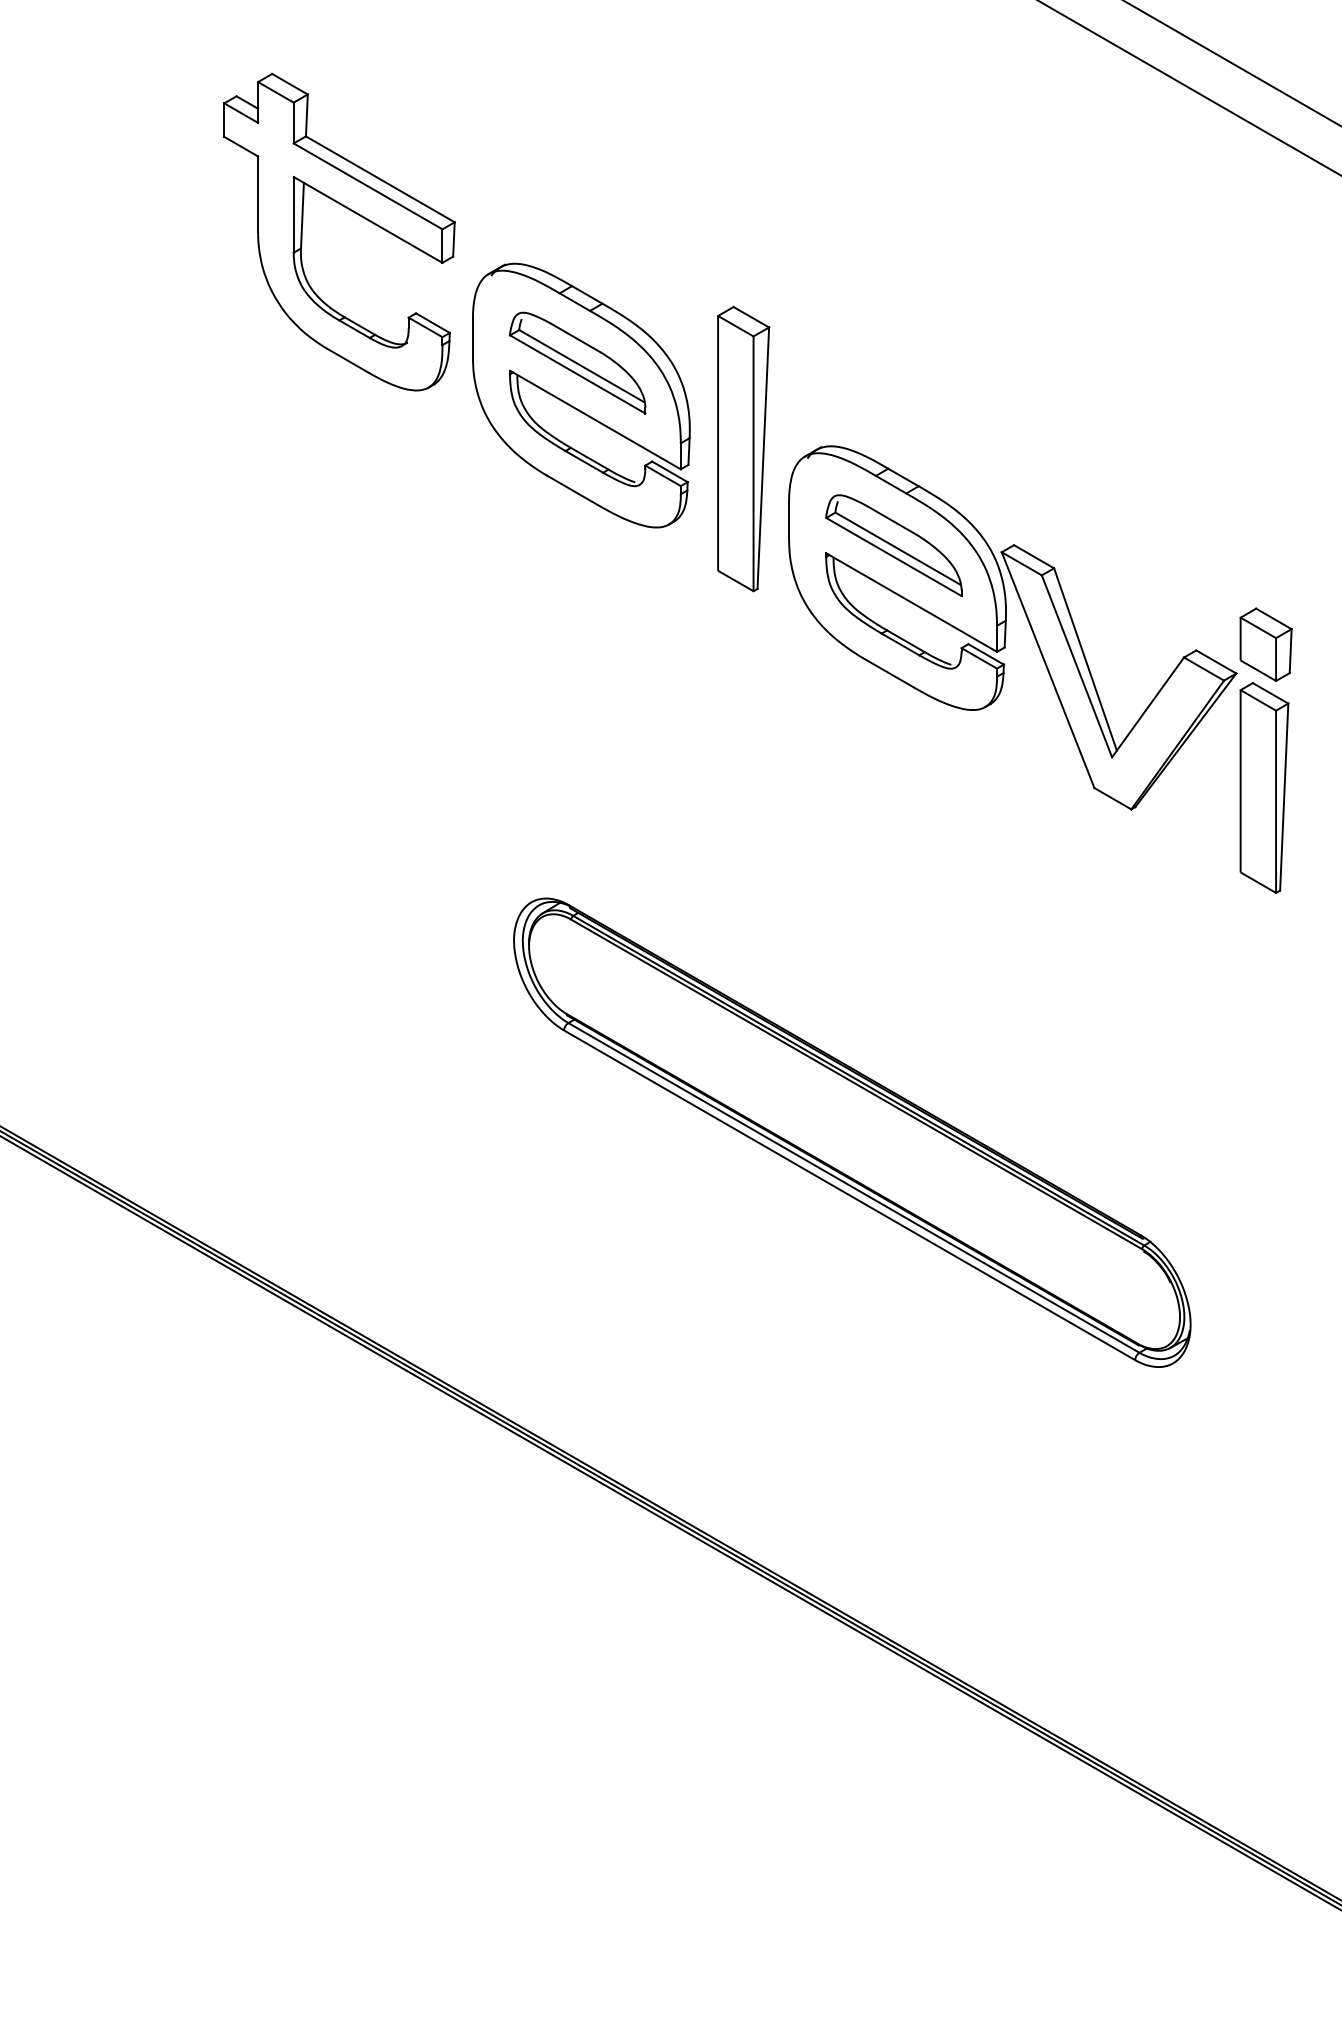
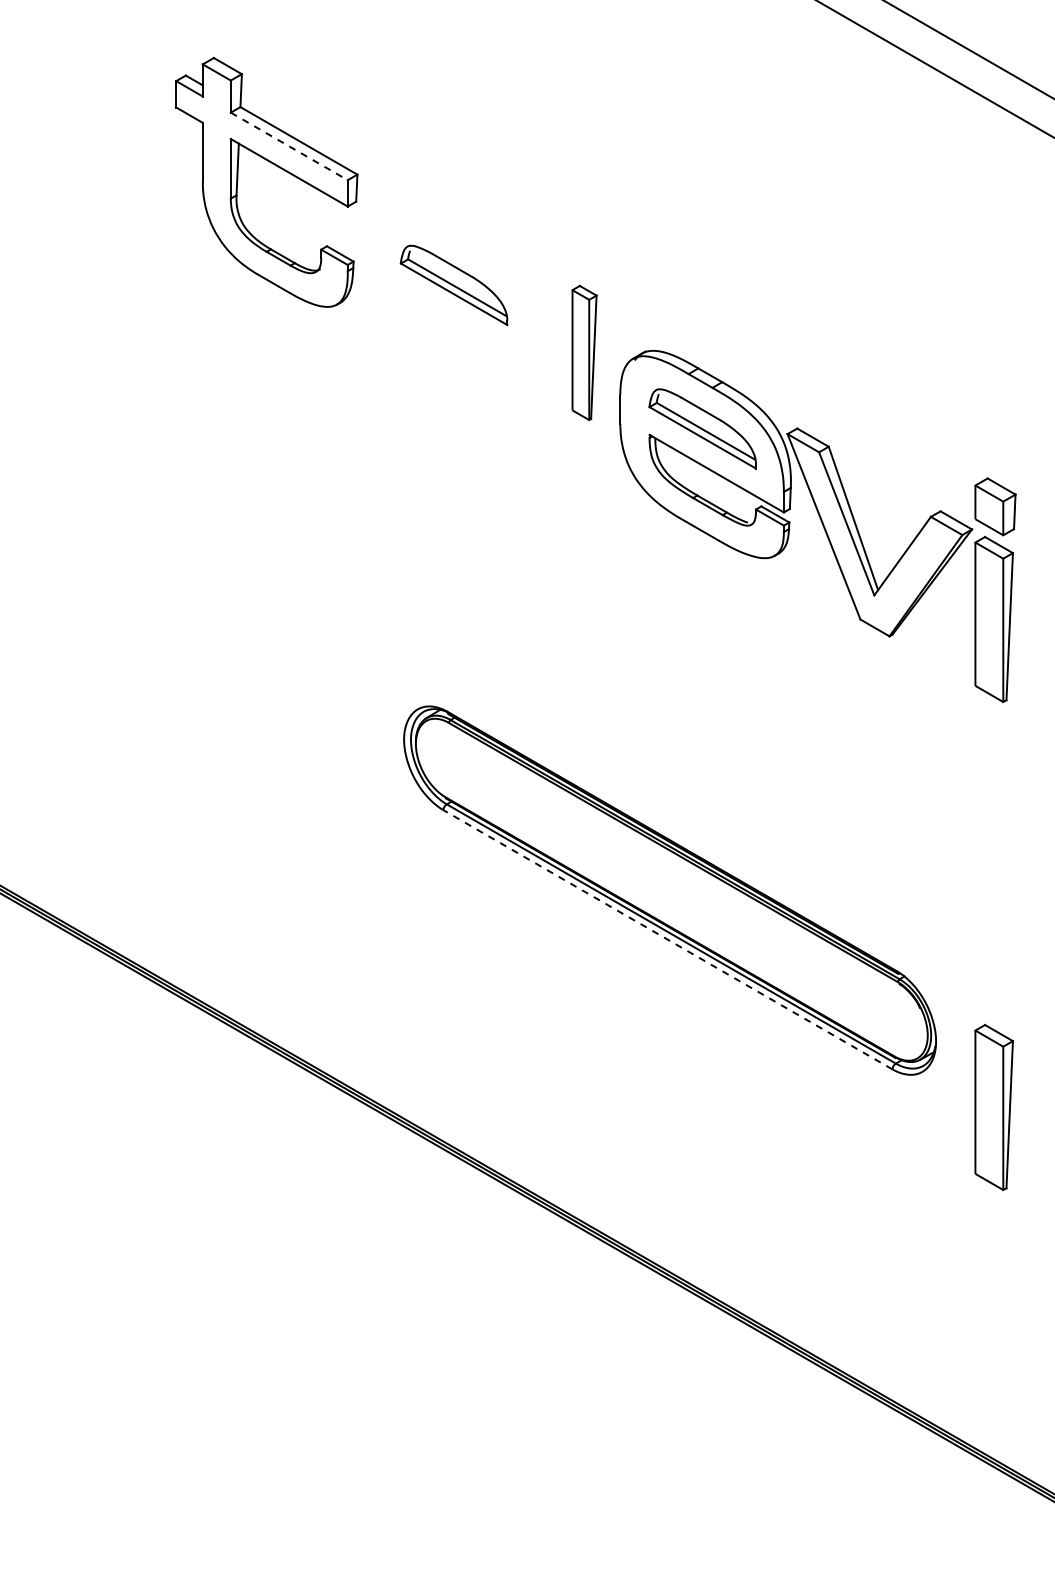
line: (368, 186) -> (289, 146), solid -> dashed
part: (580, 395) -> (456, 310), removed
part: (743, 448) -> (584, 352), size x0.6
line: (849, 1194) -> (667, 939), solid -> dashed
part: (1263, 1408) -> (993, 1107), added

